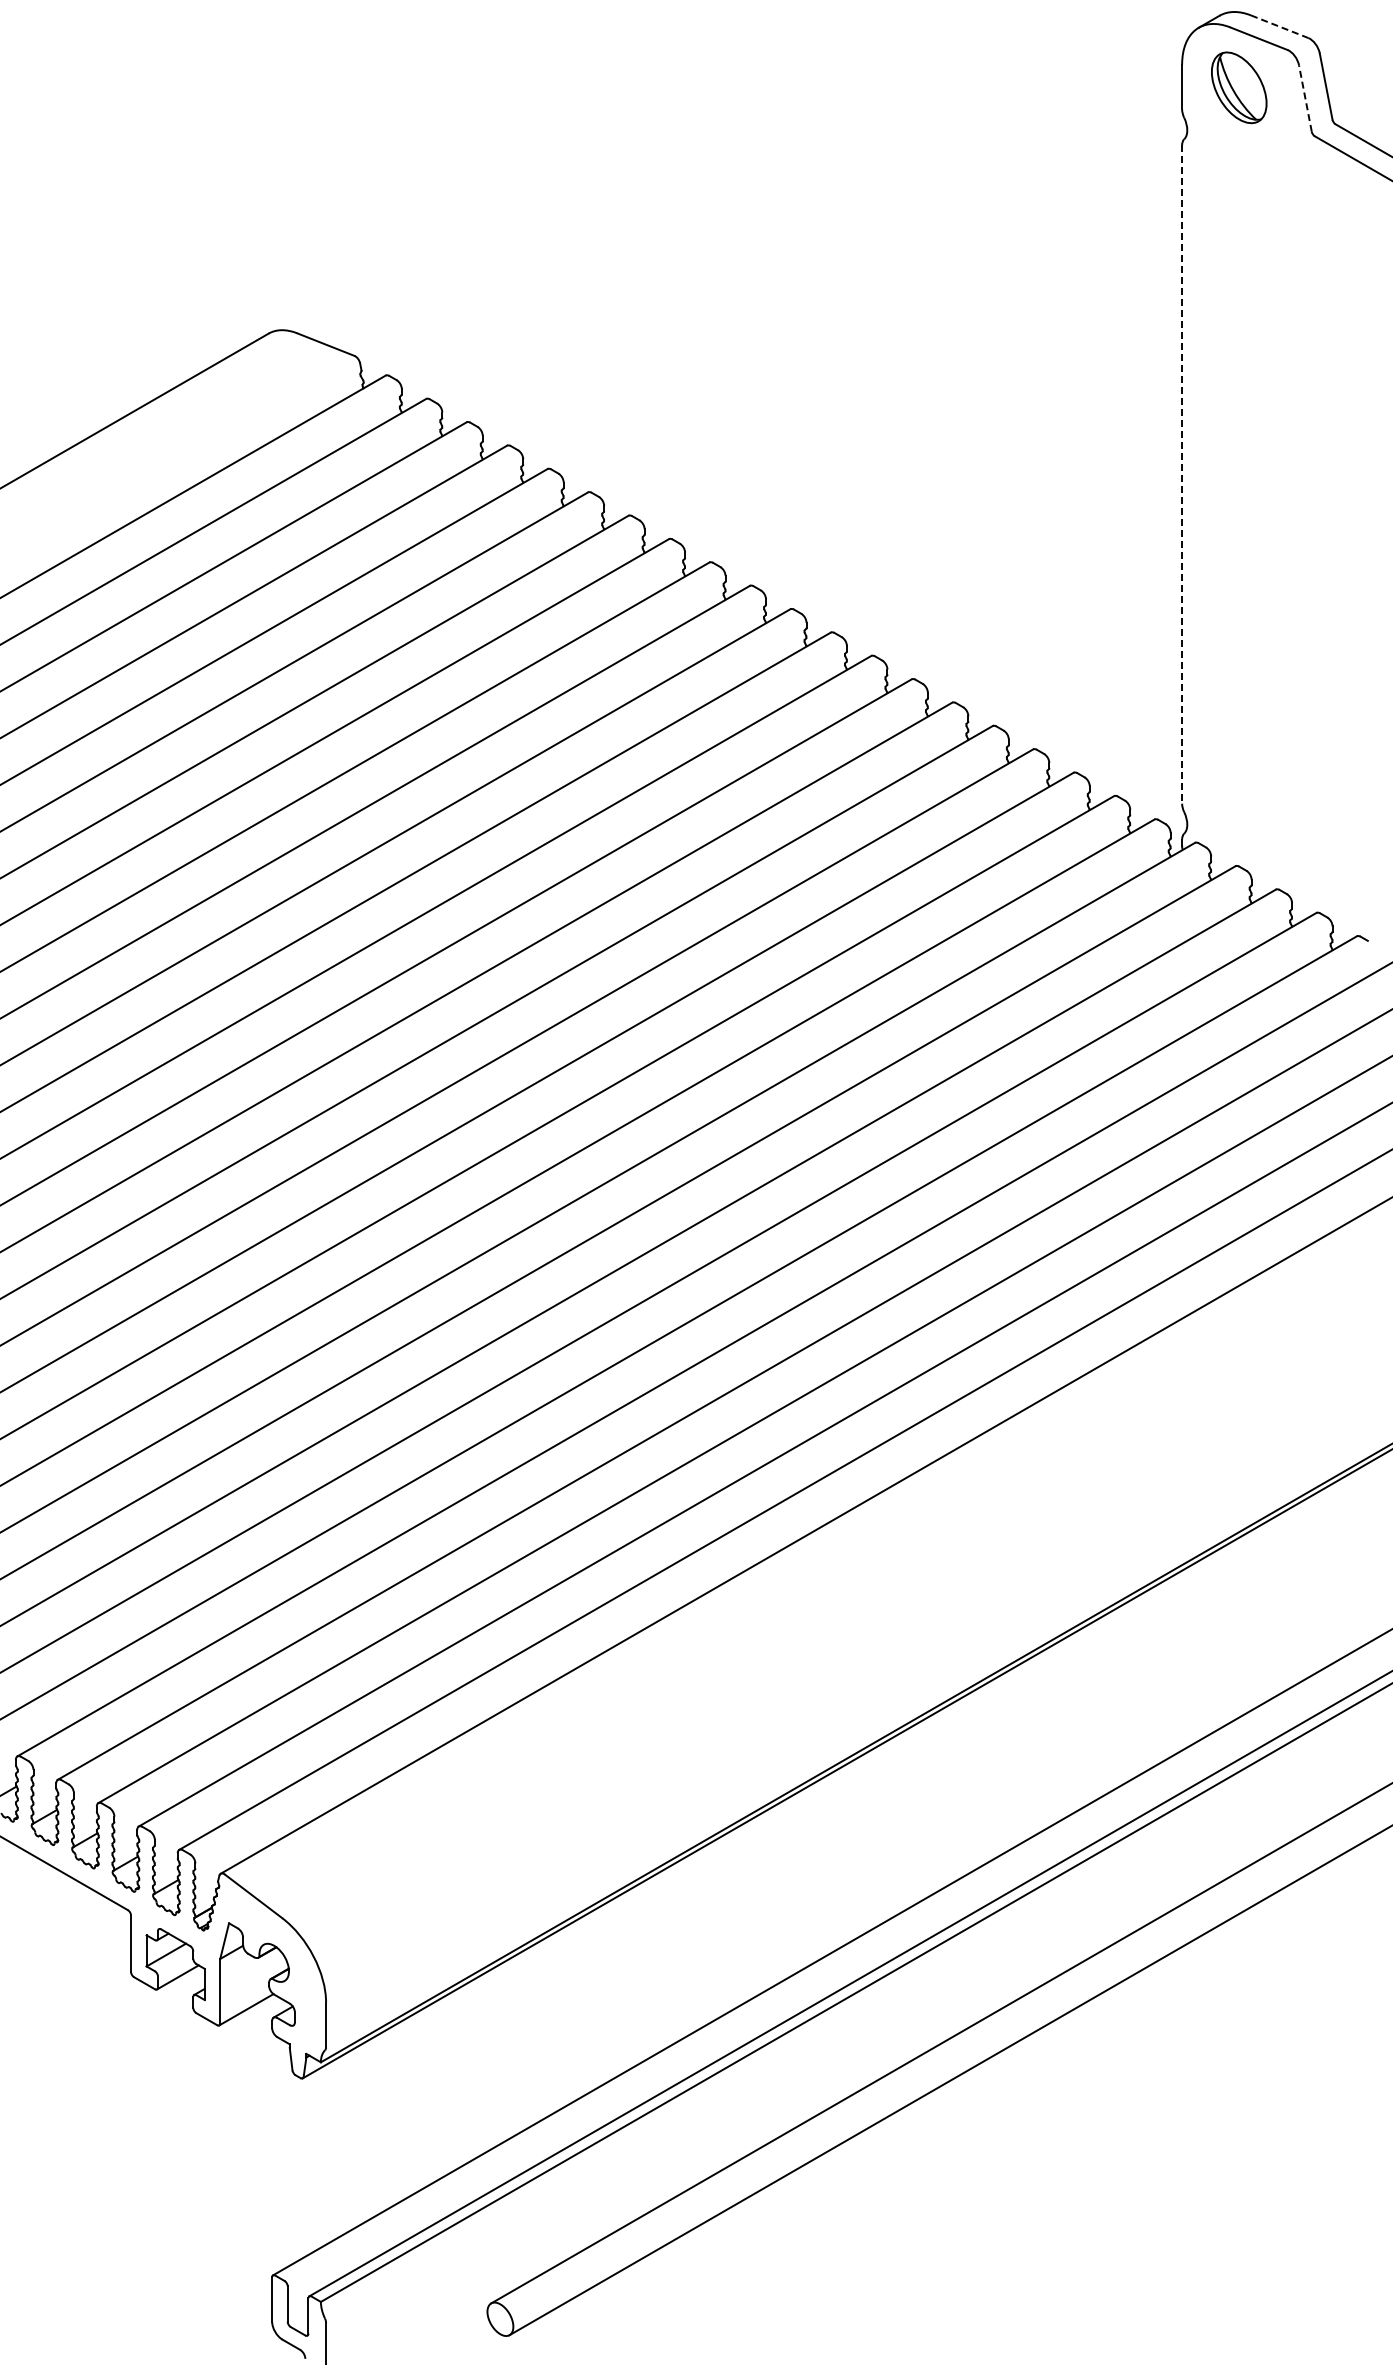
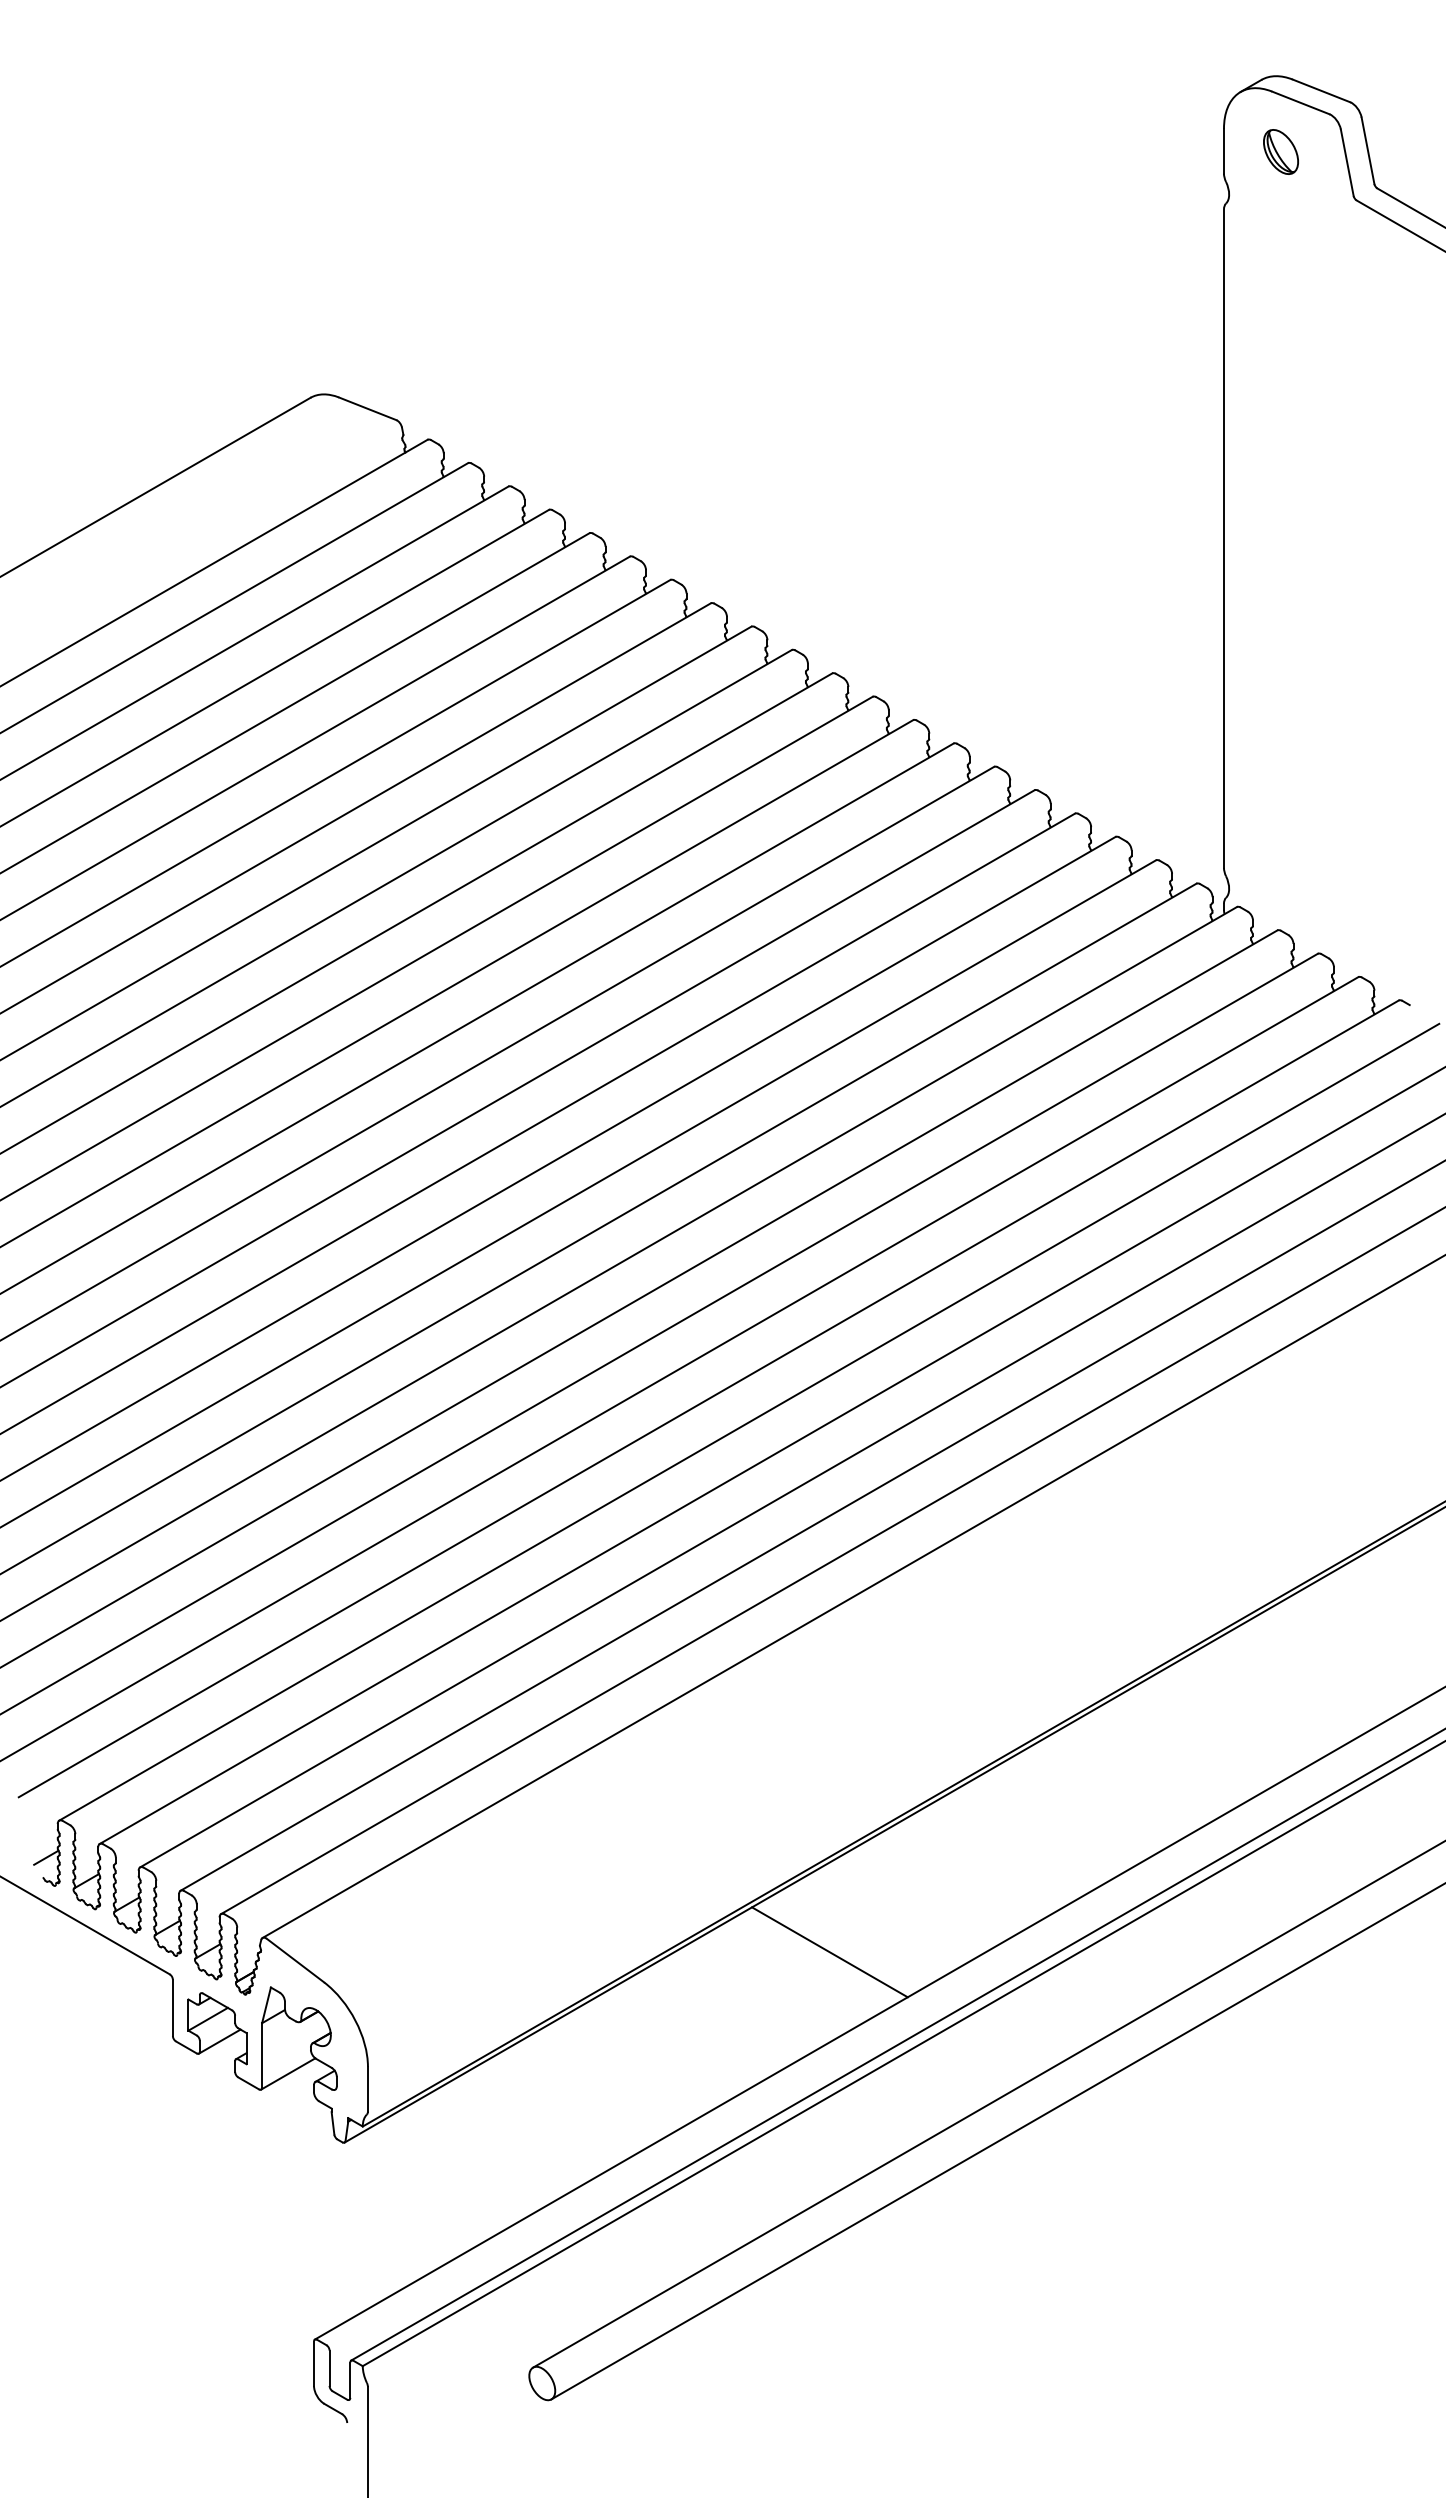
line: (1279, 26) -> (1321, 90), dashed -> solid
part: (1238, 87) -> (1280, 151), size x0.62
line: (1305, 98) -> (1347, 162), dashed -> solid
line: (1181, 475) -> (1223, 539), dashed -> solid
line: (787, 1888) -> (829, 1952), added

